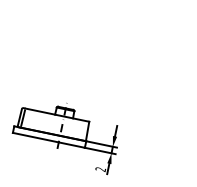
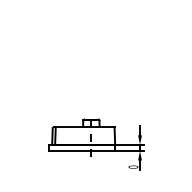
text: (100, 168) -> (133, 166), 2 -> 0

